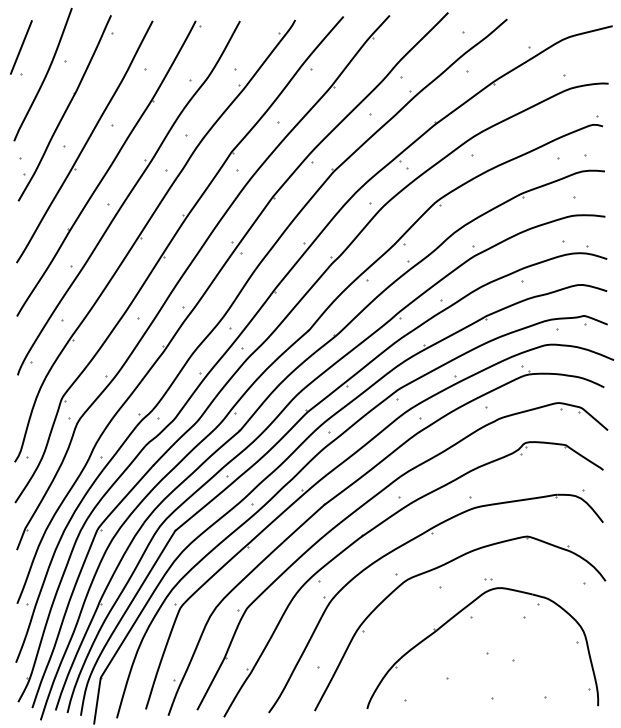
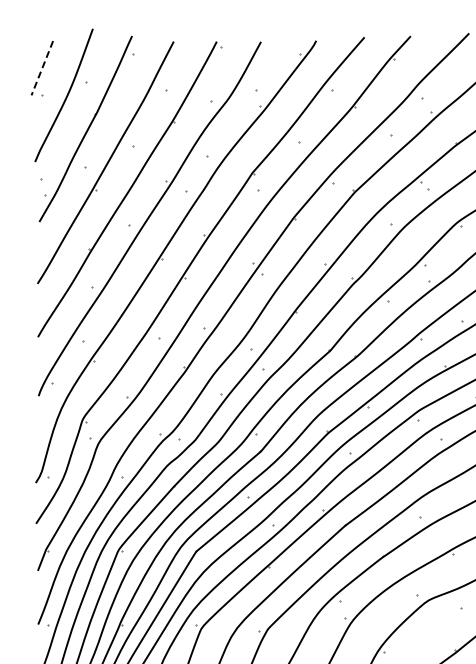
line: (21, 47) -> (42, 68), solid -> dashed

